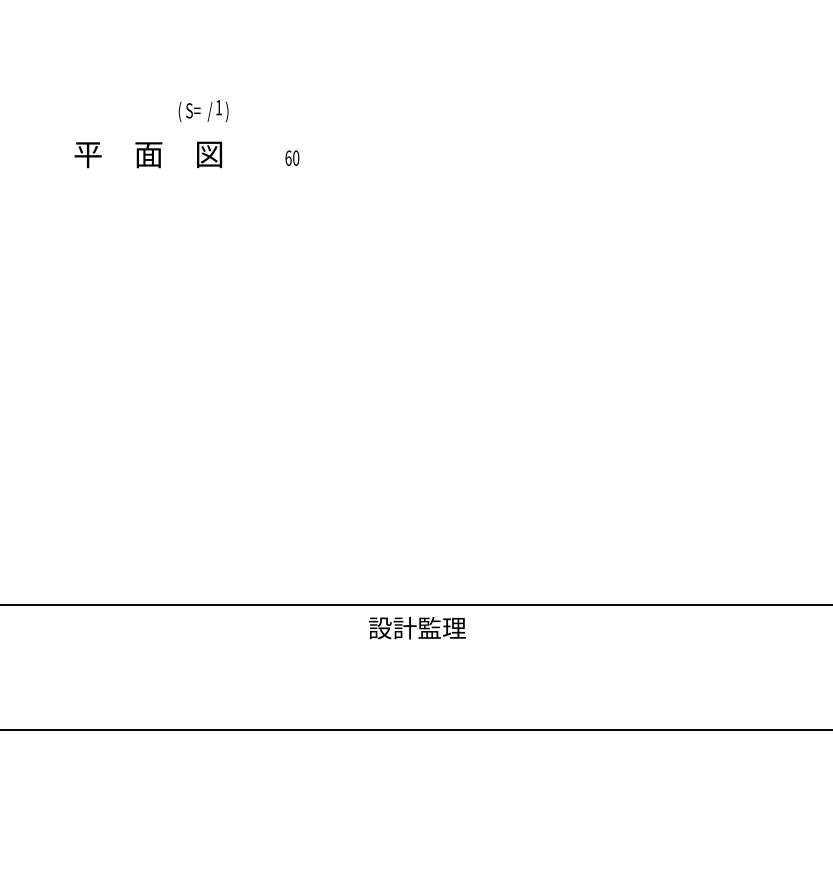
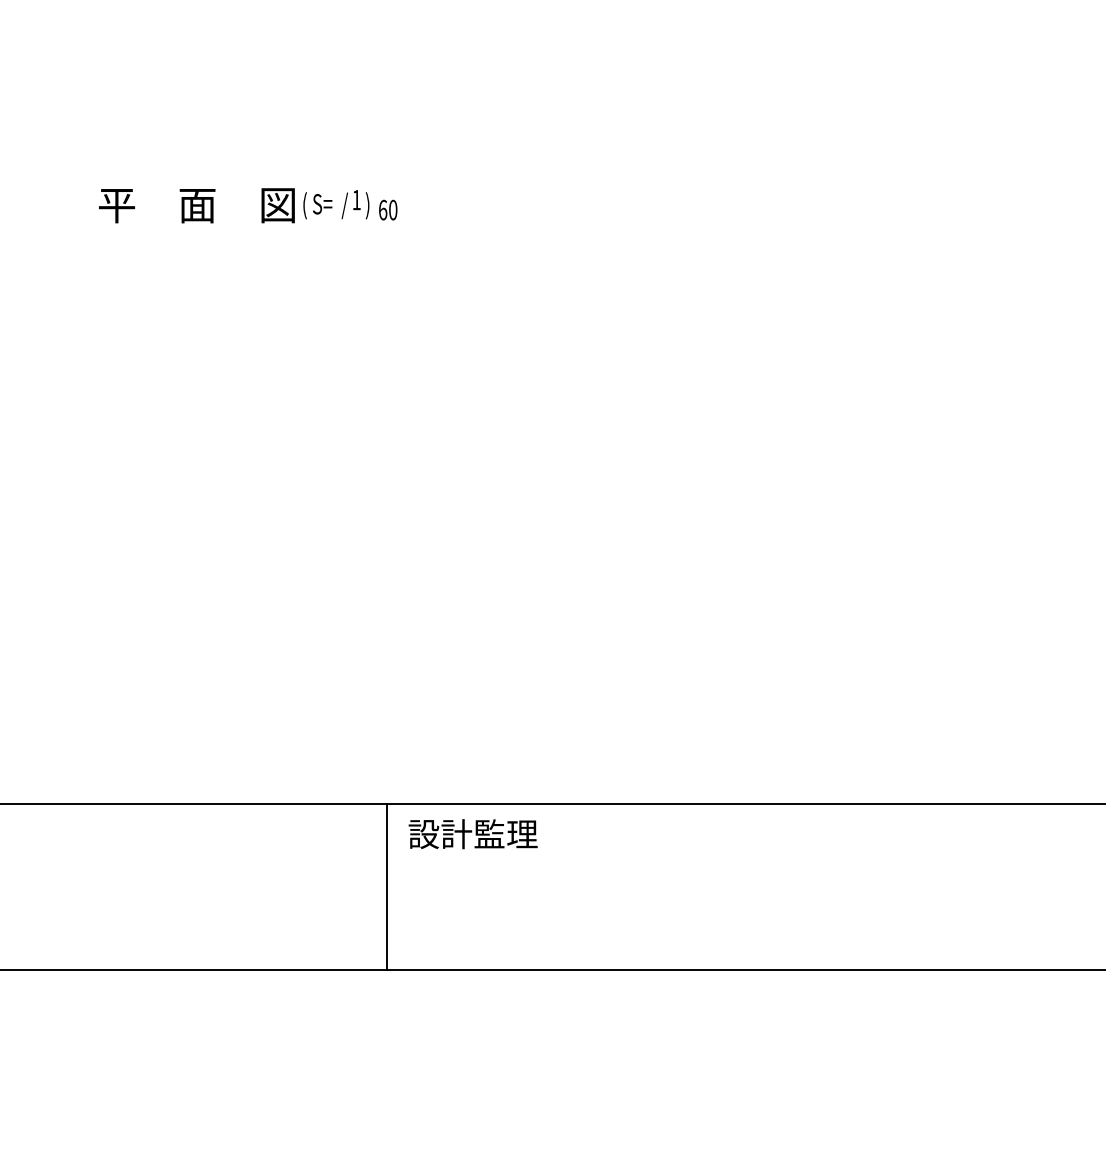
text: (203, 111) -> (336, 204), moved
text: (416, 628) -> (472, 834), moved
line: (291, 667) -> (387, 886), added

